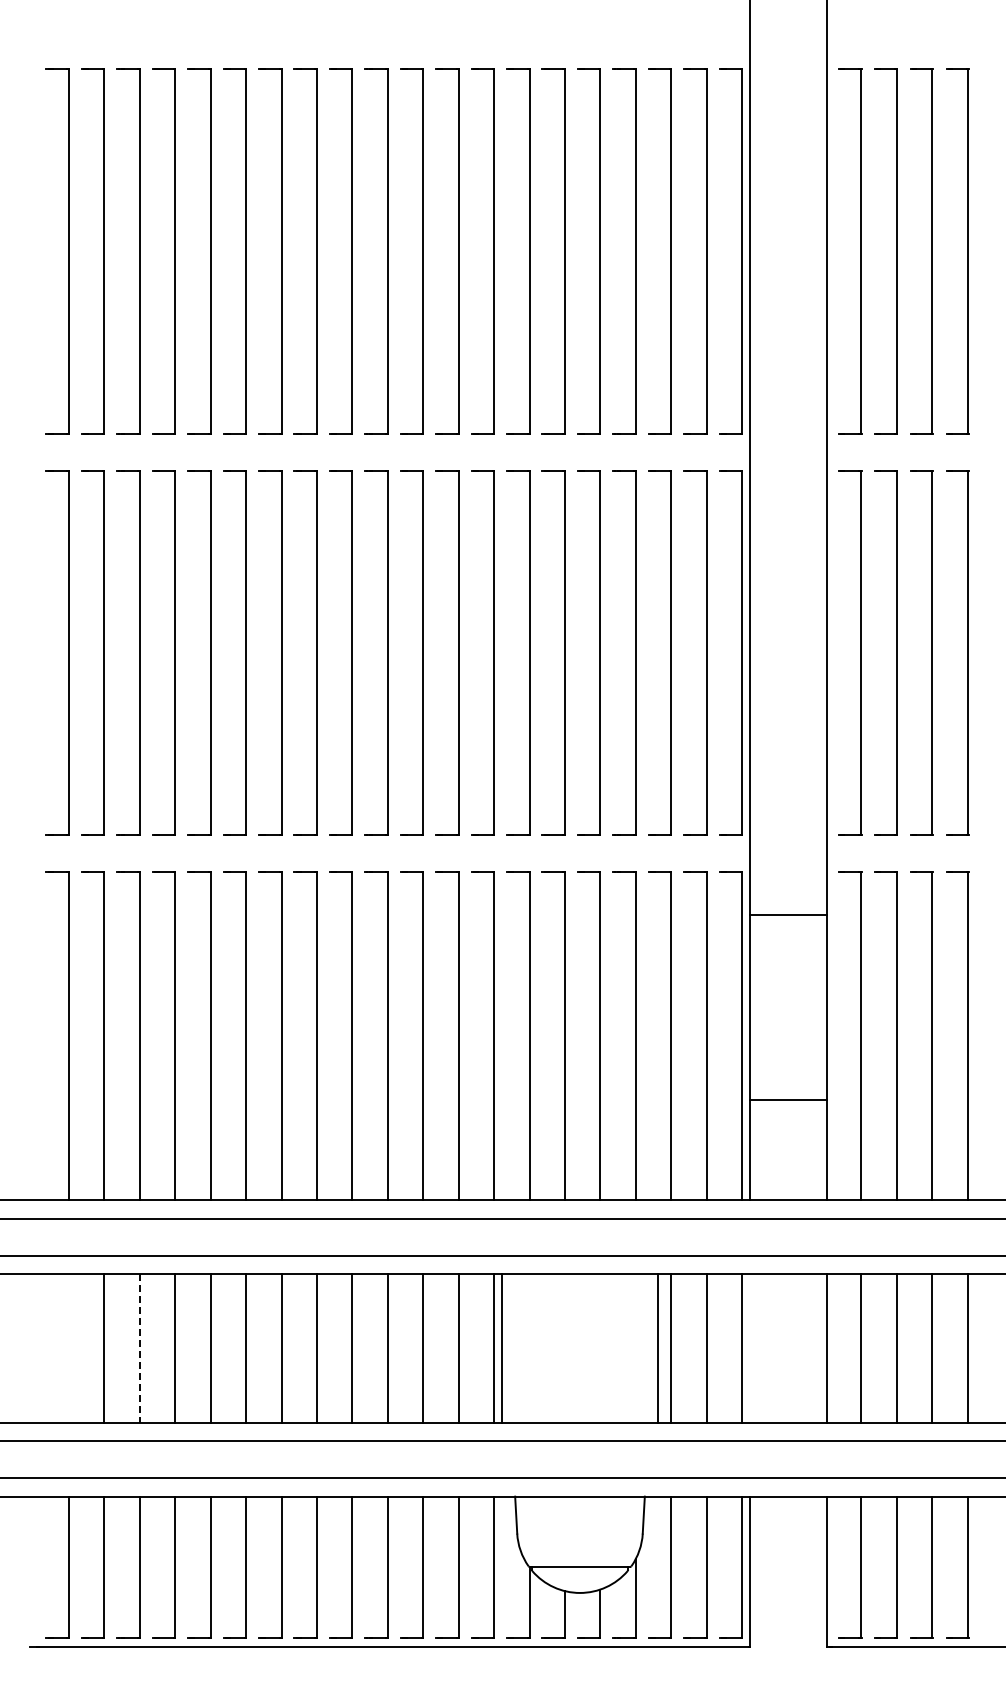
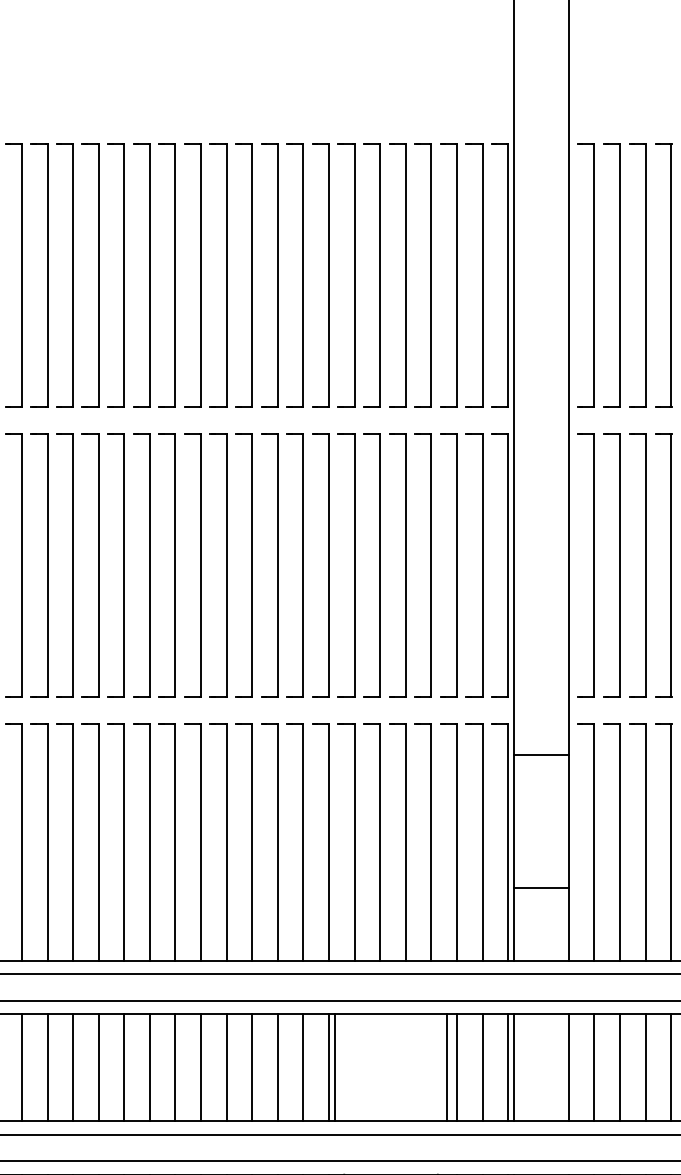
line: (68, 1348) -> (21, 1067), added
line: (139, 1348) -> (72, 1067), dashed -> solid
line: (750, 1348) -> (514, 1067), added

